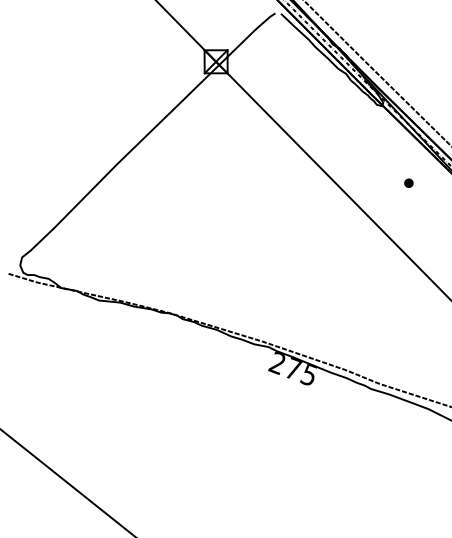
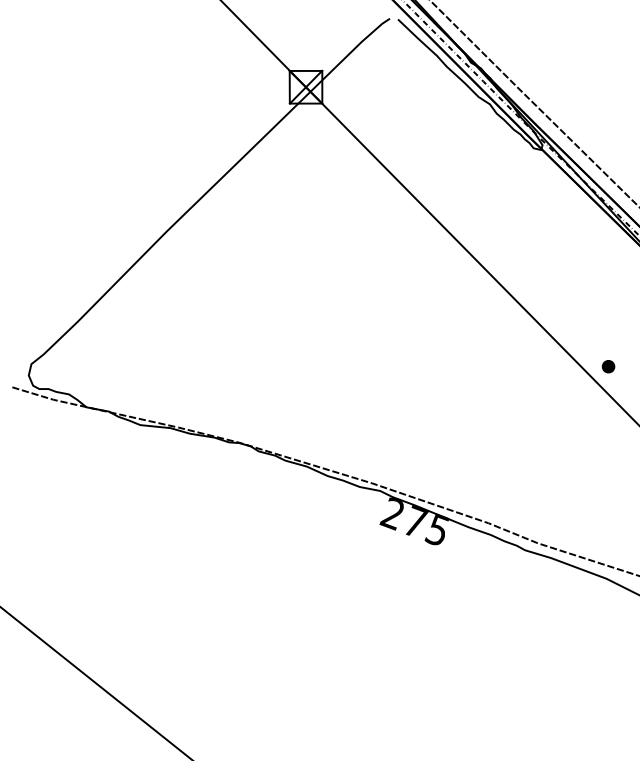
part: (408, 182) -> (607, 365), moved

